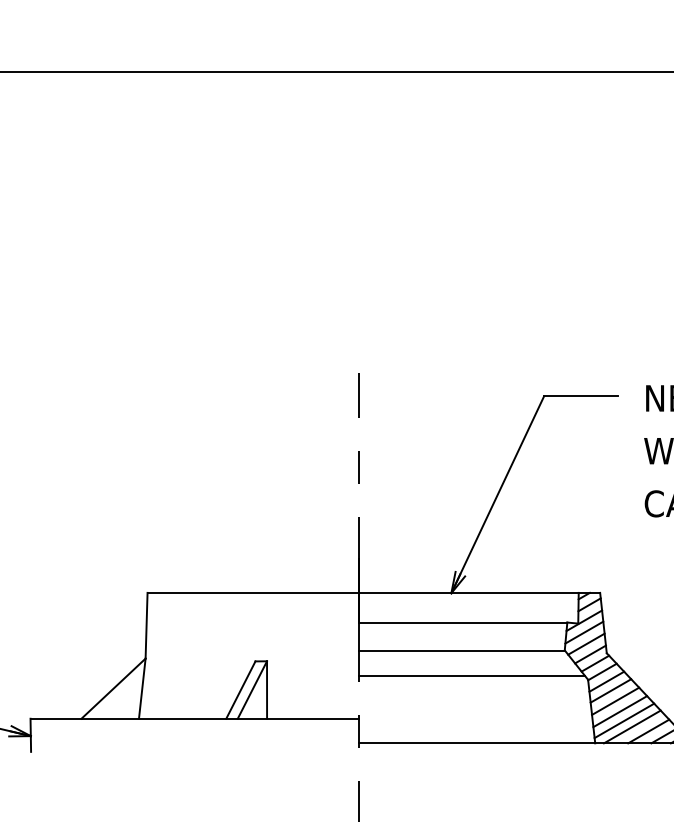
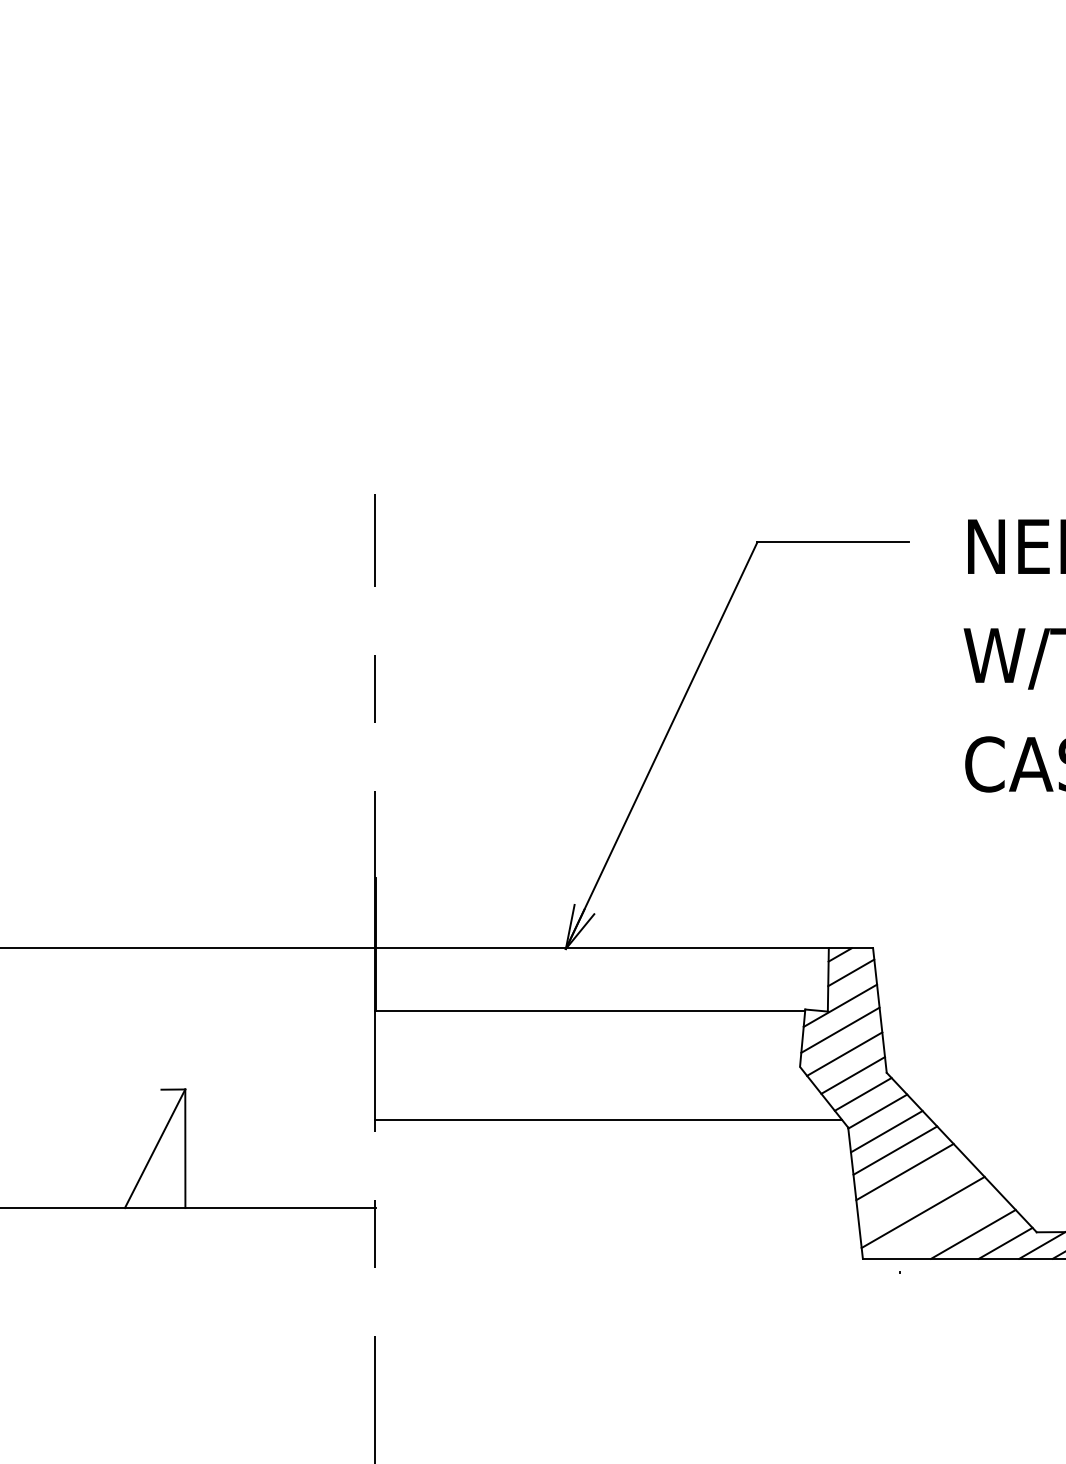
line: (461, 650) -> (586, 1067), removed
line: (240, 689) -> (130, 1147), removed
line: (620, 711) -> (915, 1193), removed
line: (632, 726) -> (939, 1224), removed
line: (477, 743) -> (619, 1259), removed

